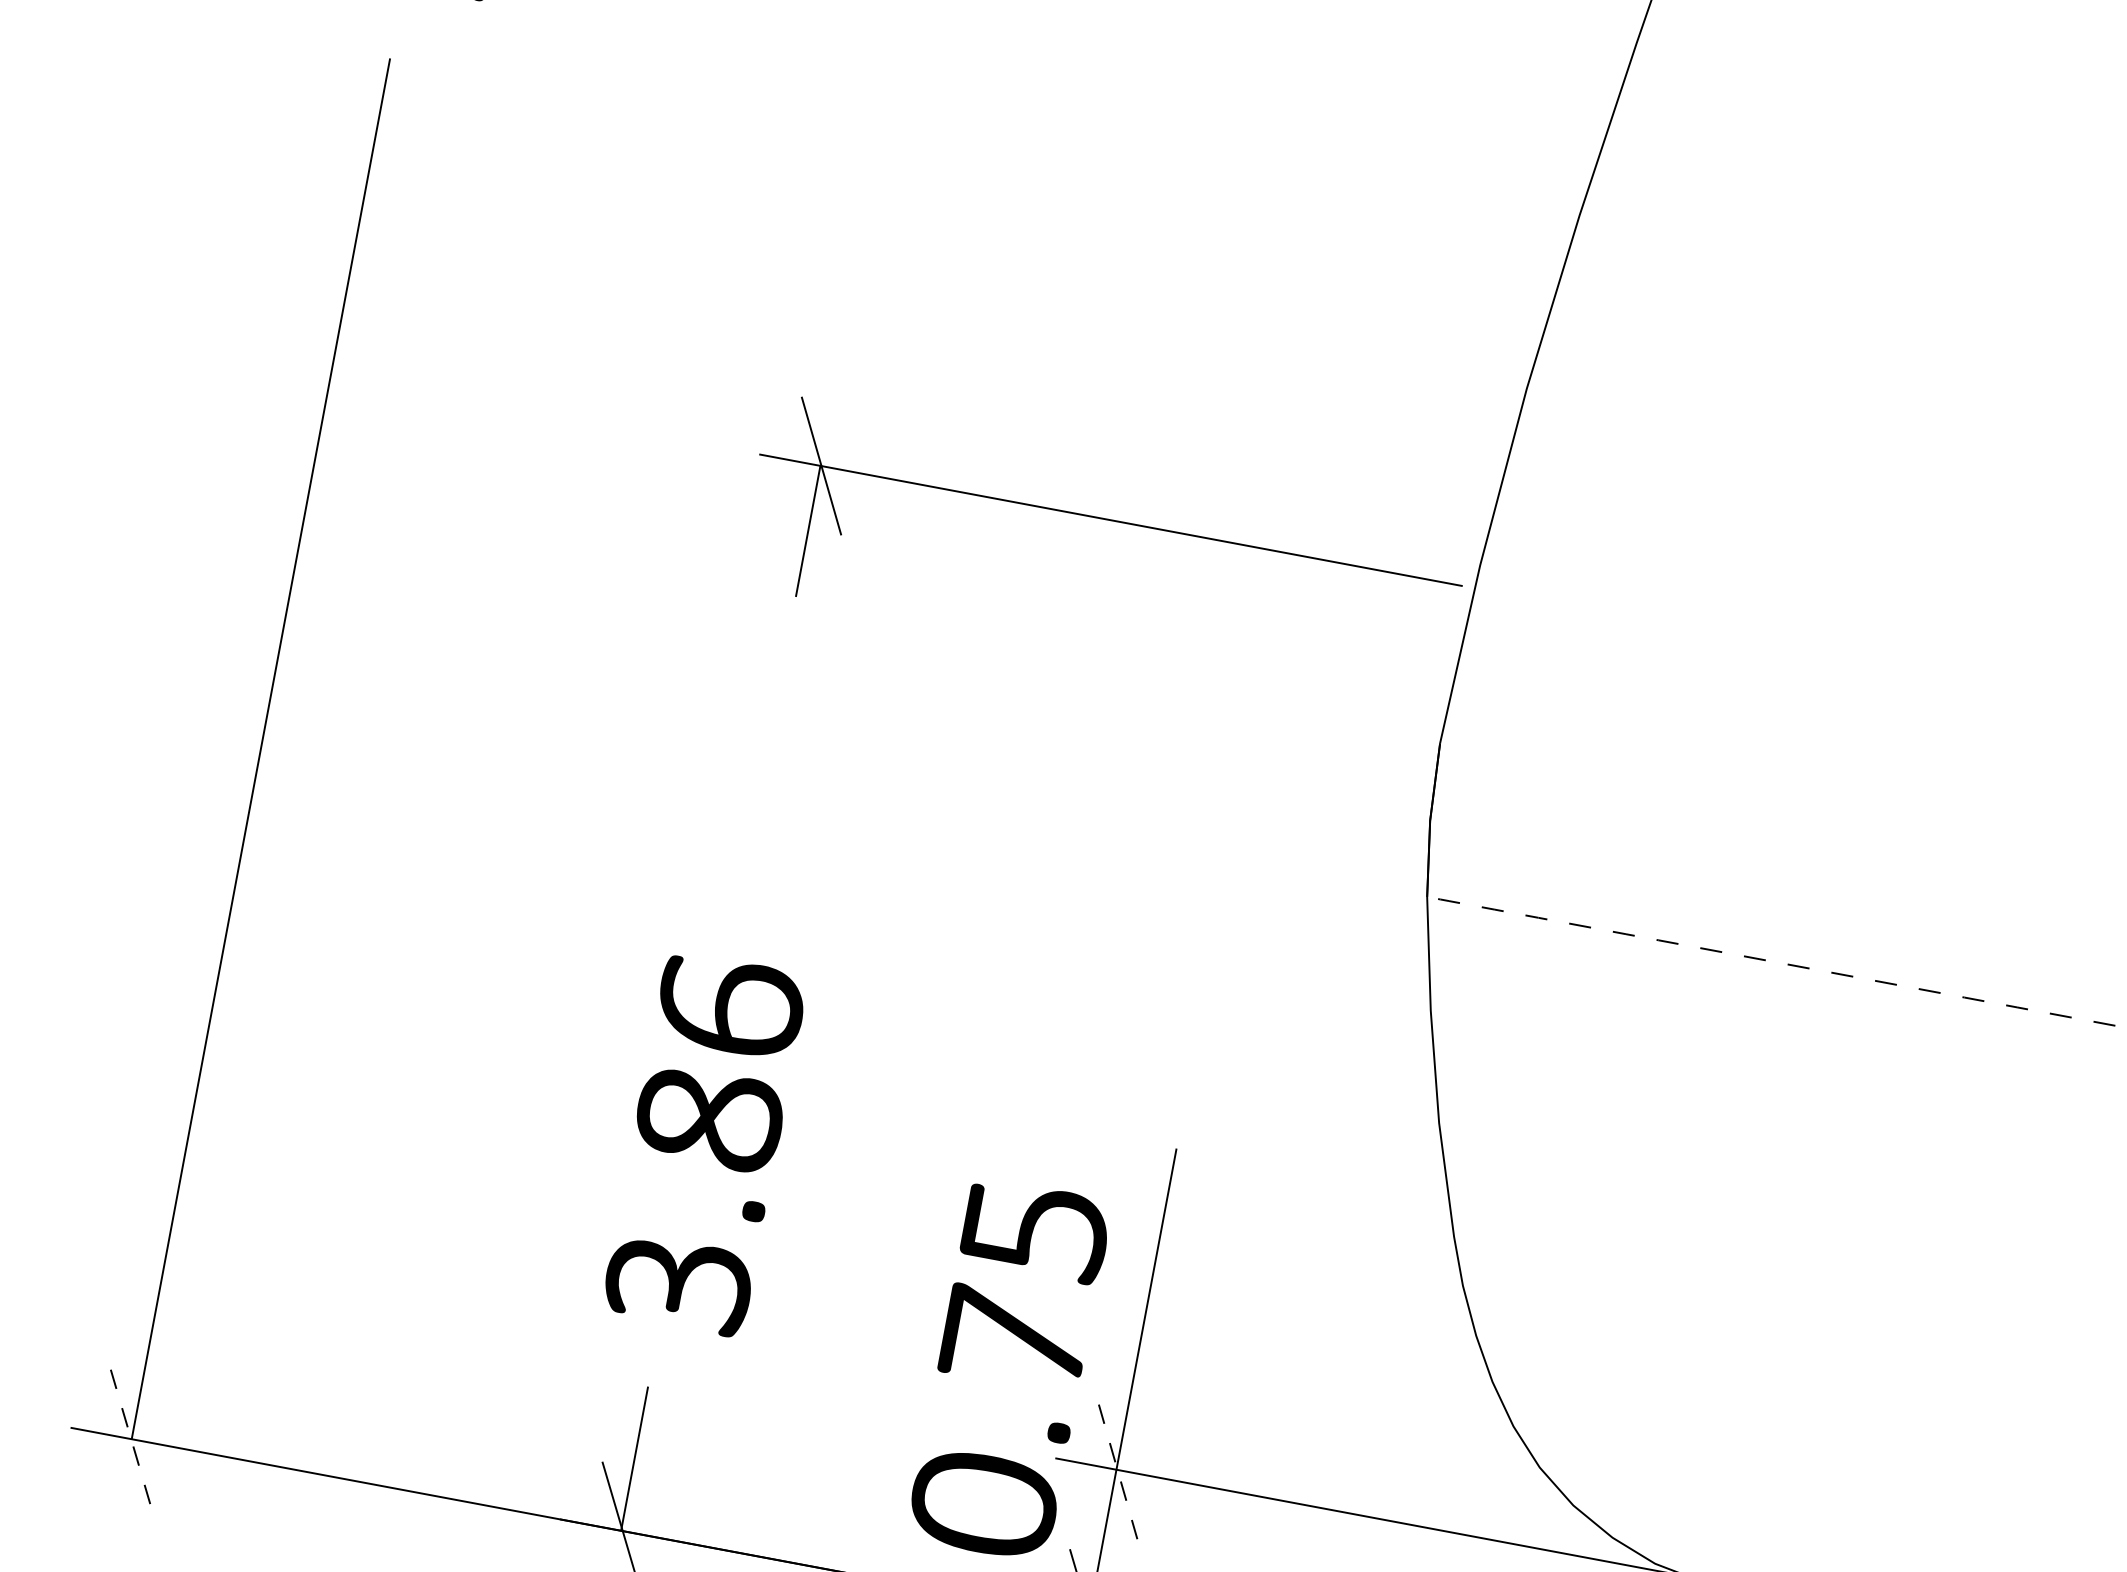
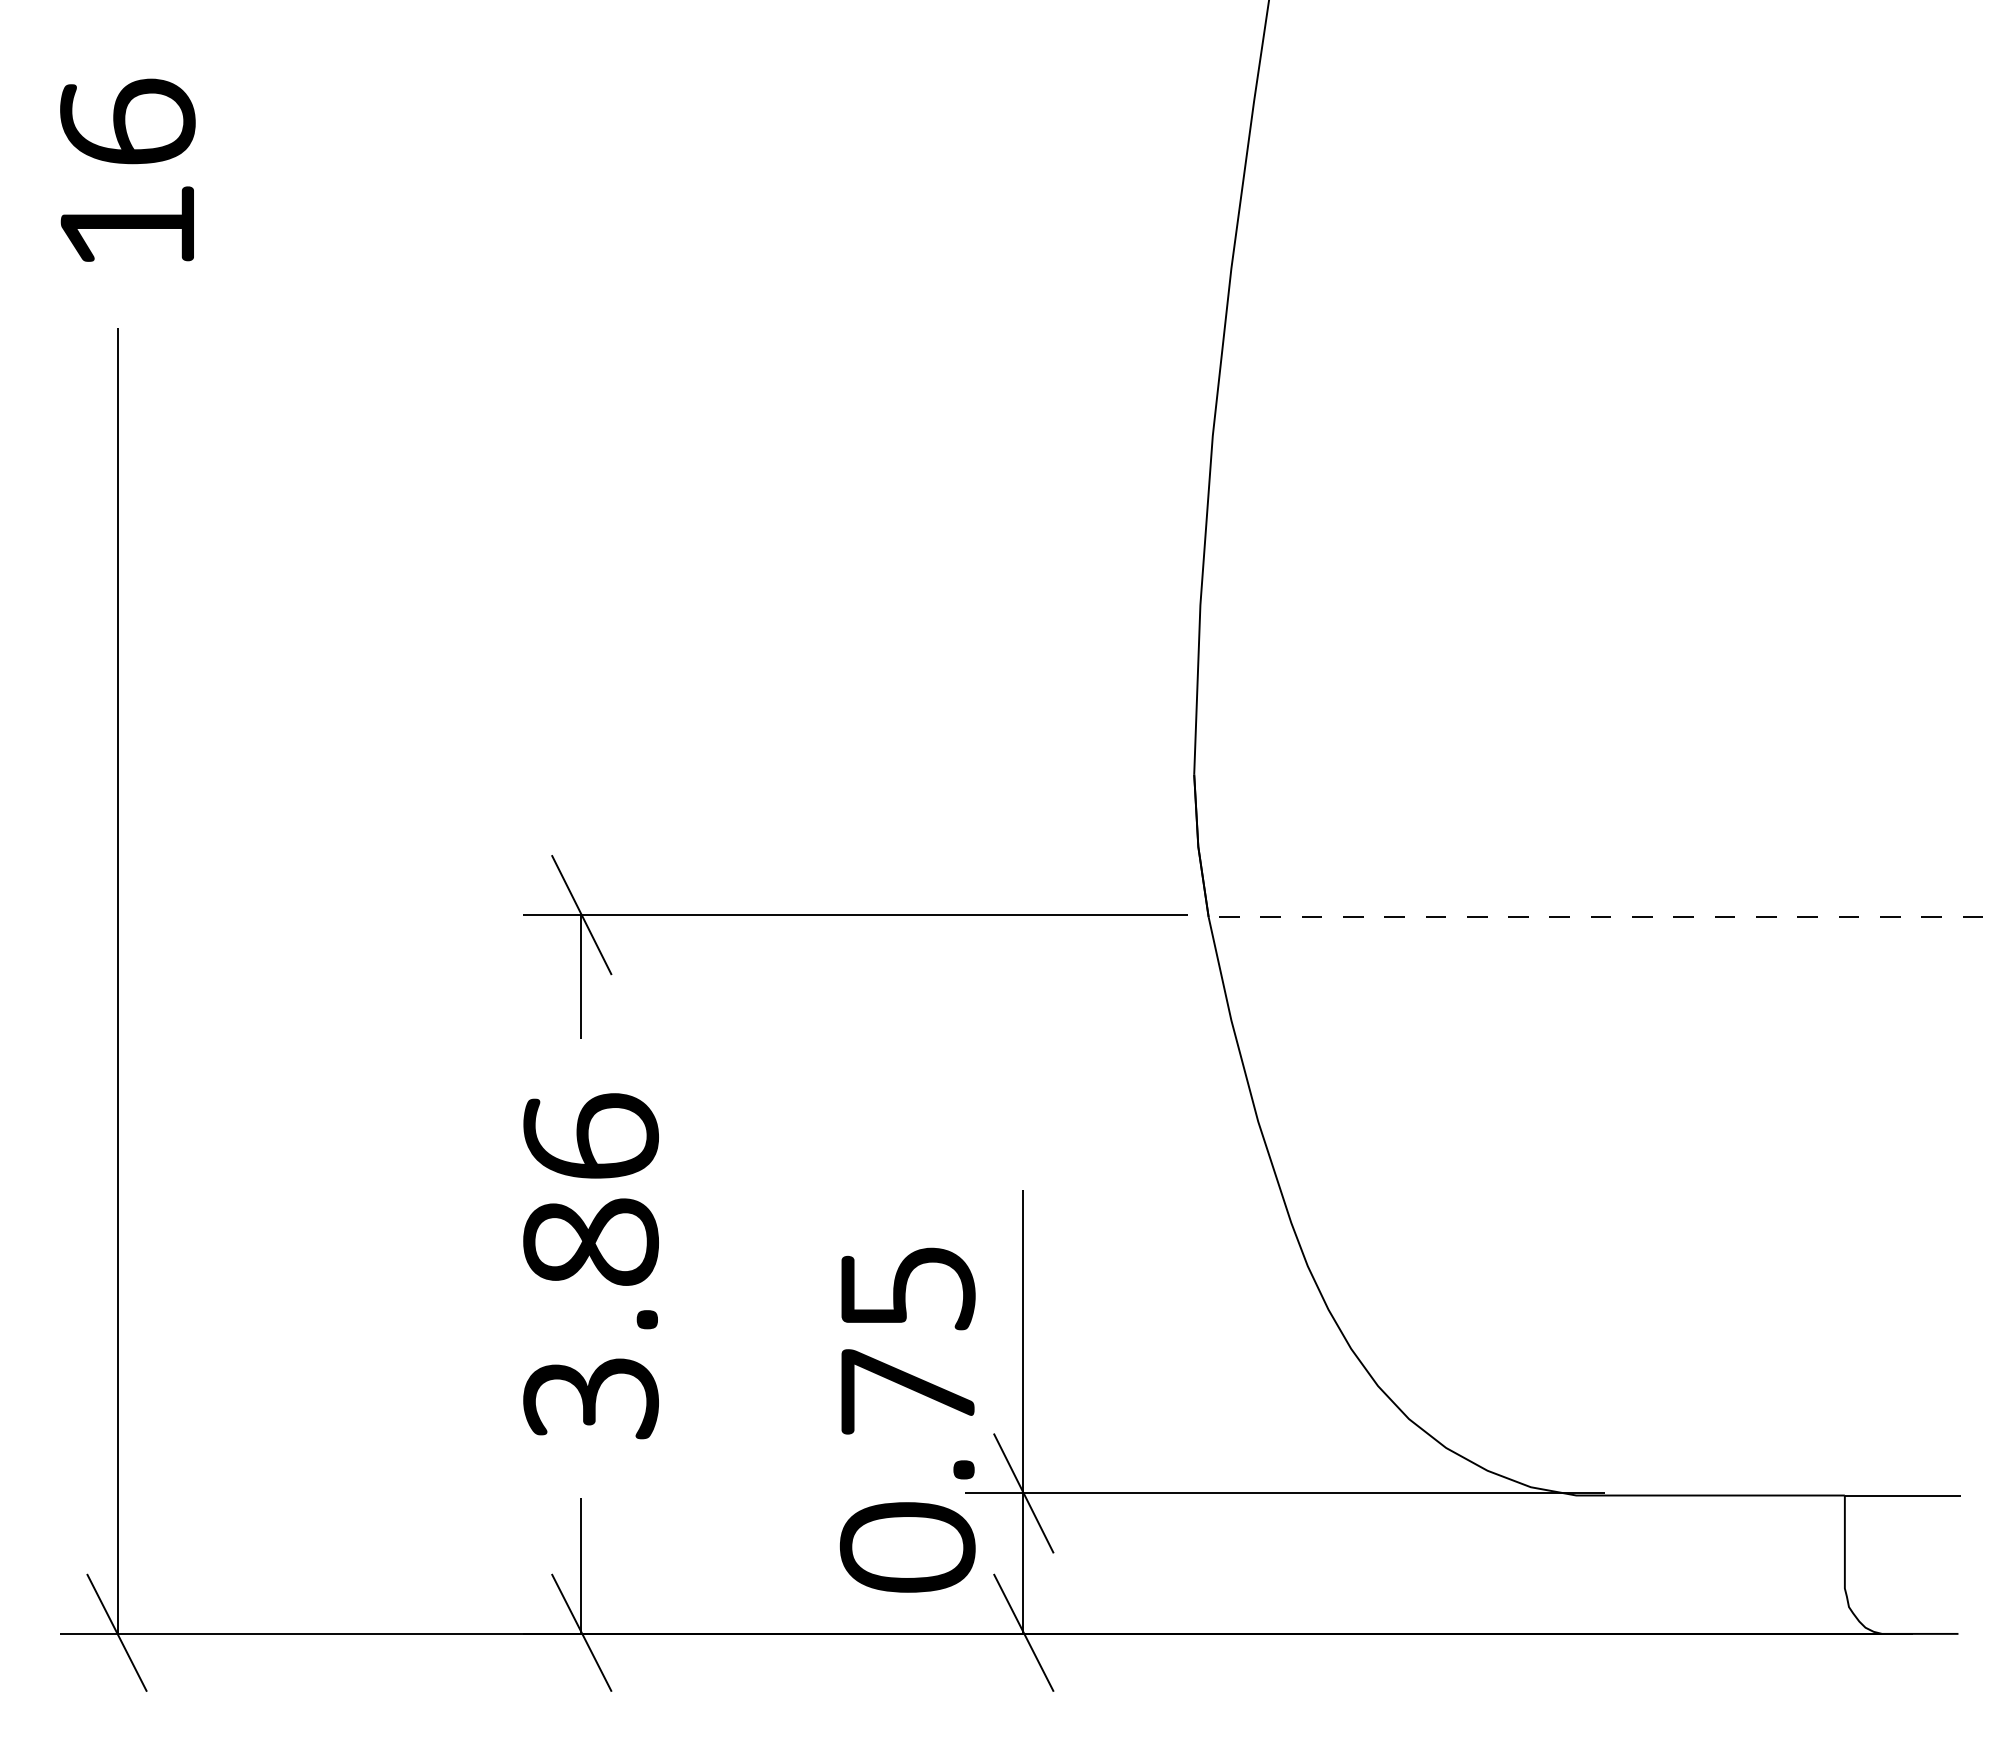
part: (1110, 520) -> (855, 915), moved
line: (131, 1438) -> (117, 1633), dashed -> solid
line: (1117, 1469) -> (1023, 1493), dashed -> solid

